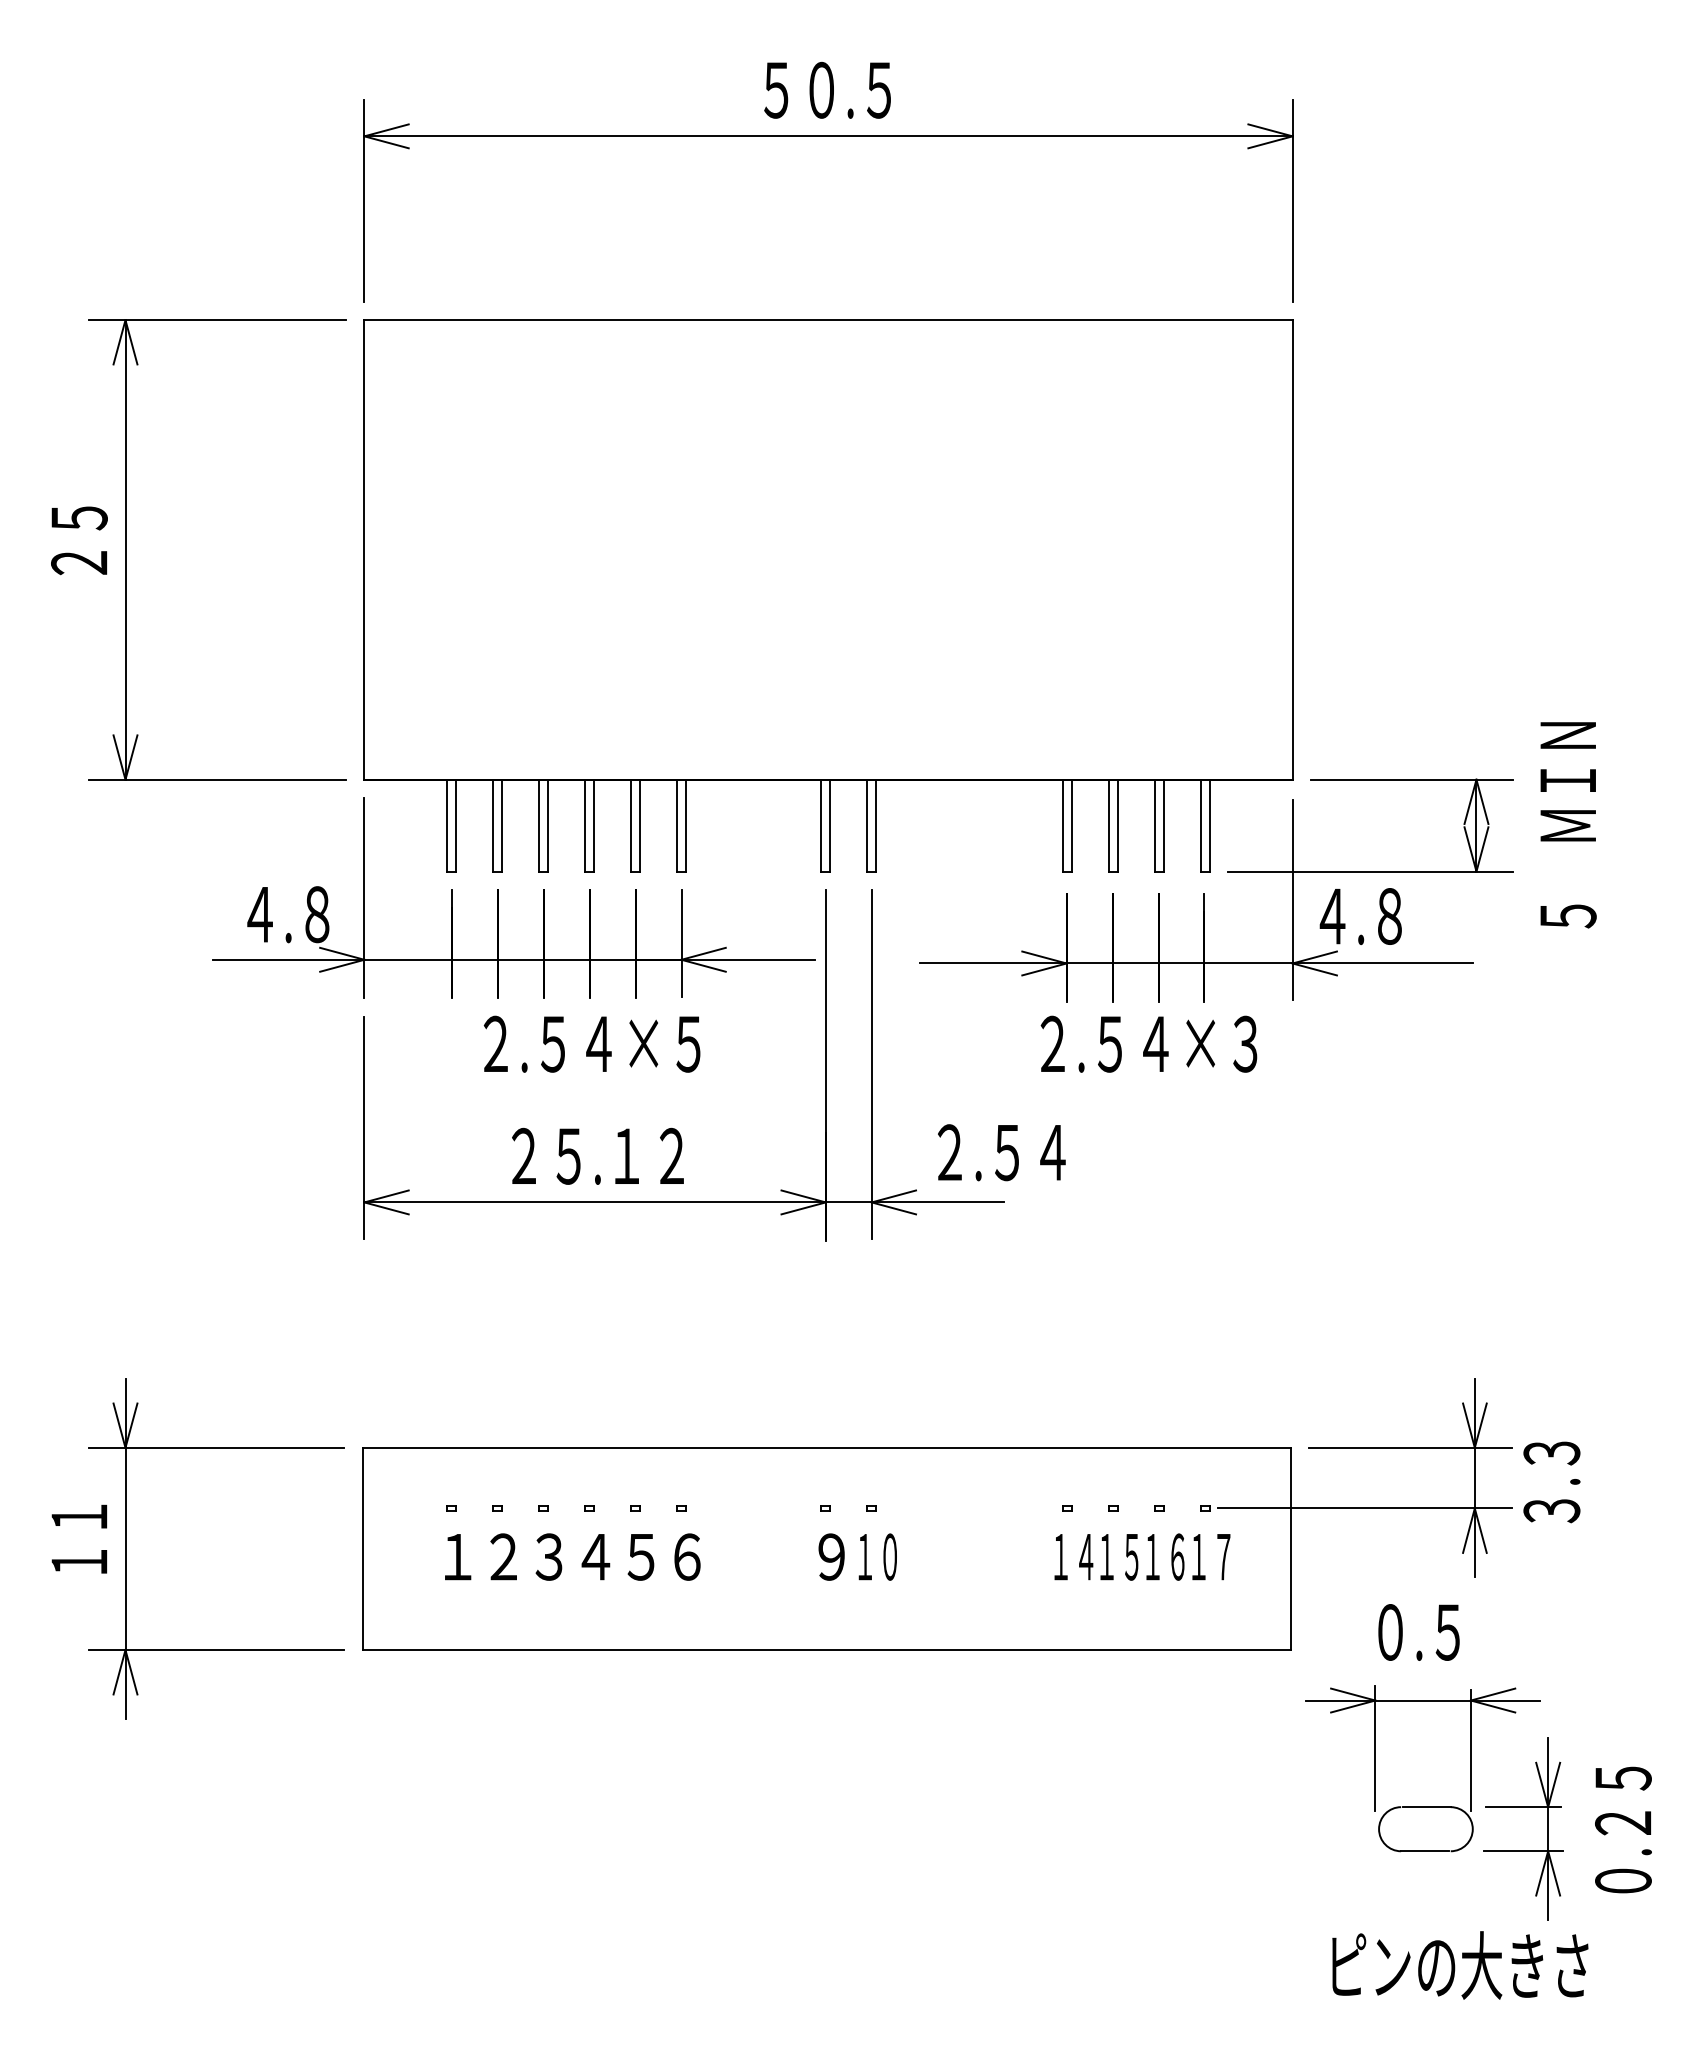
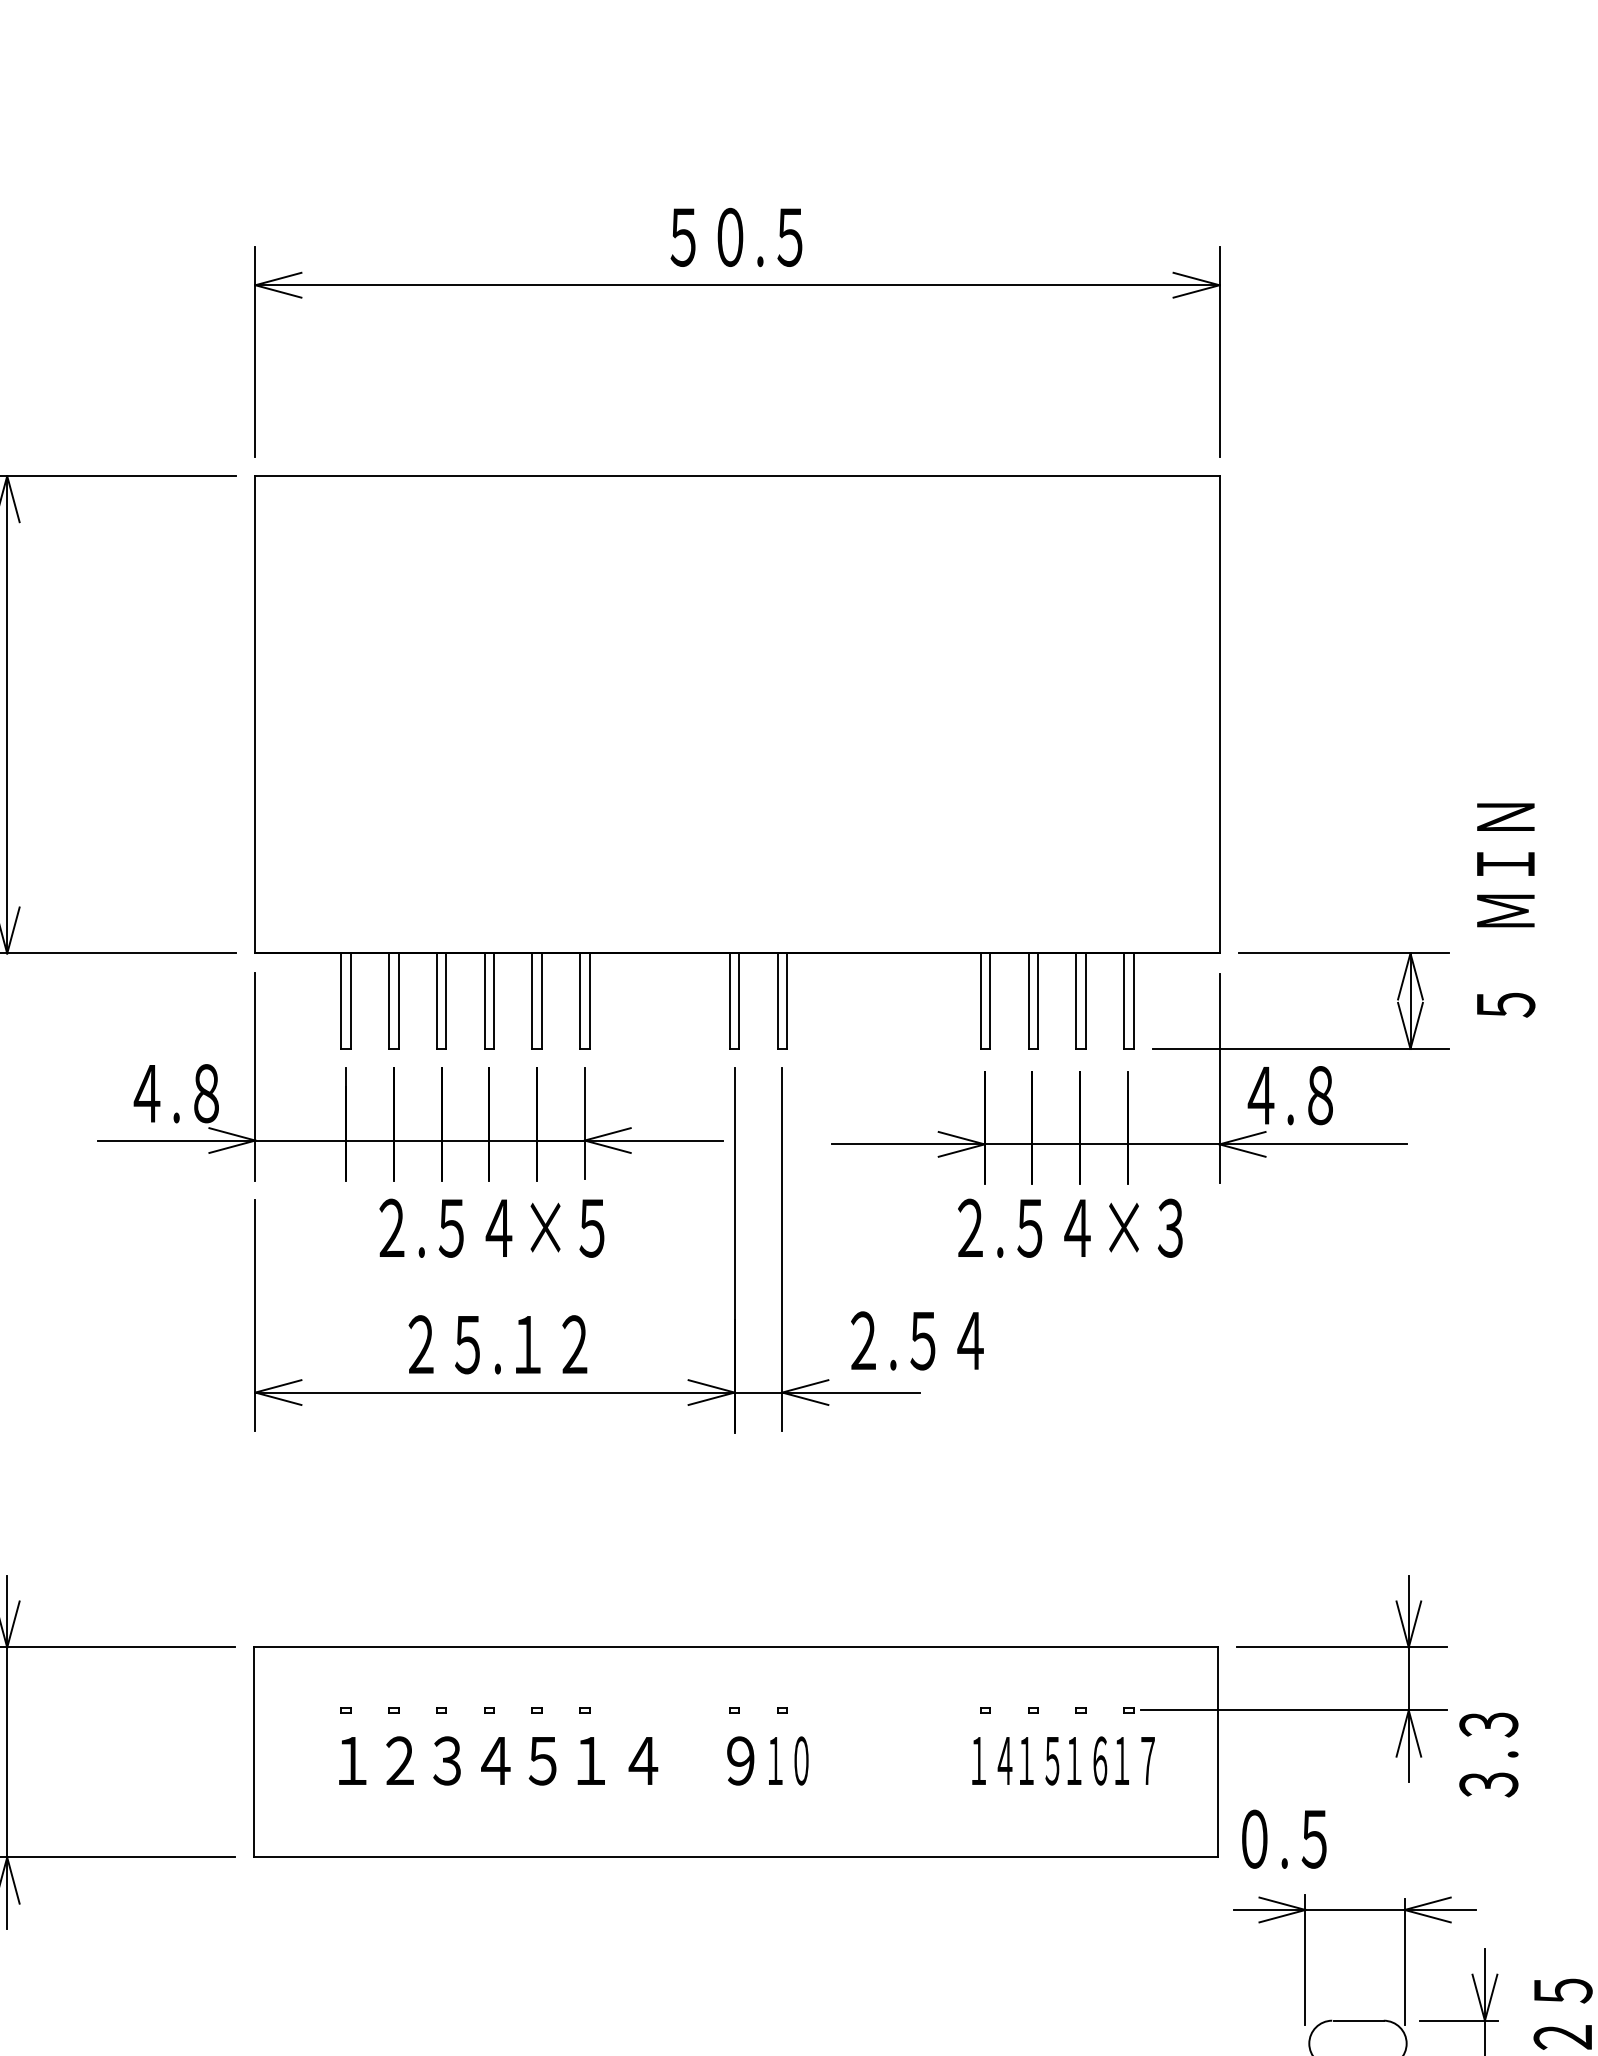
text: (1568, 825) -> (1506, 910), moved
text: (1551, 1482) -> (1488, 1755), moved
text: (713, 1556) -> (617, 1760), ６ -> １４
text: (1418, 1632) -> (1283, 1839), moved

